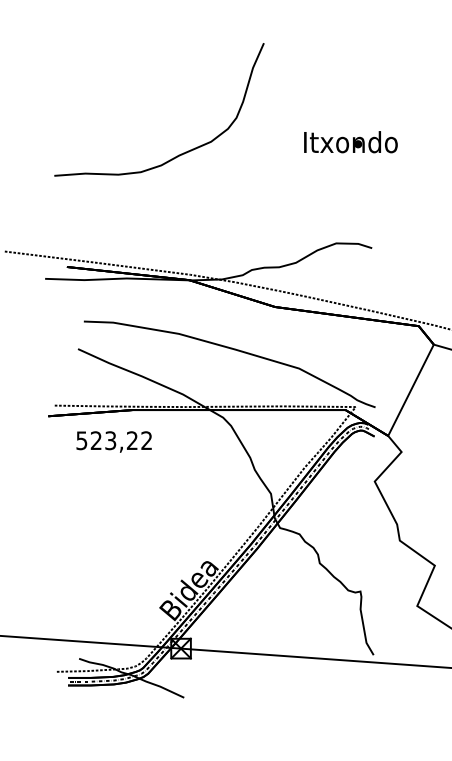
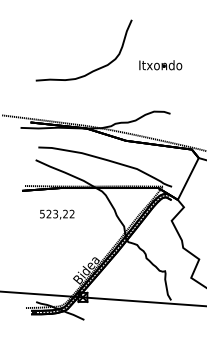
curve: (178, 153) -> (92, 70), moved
text: (114, 441) -> (57, 214), moved

